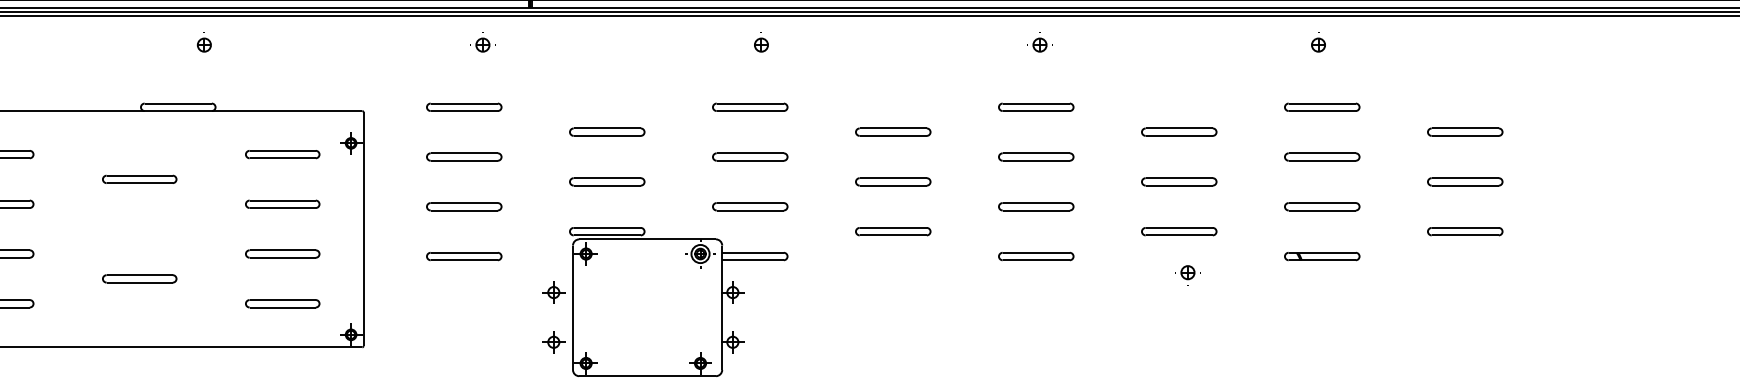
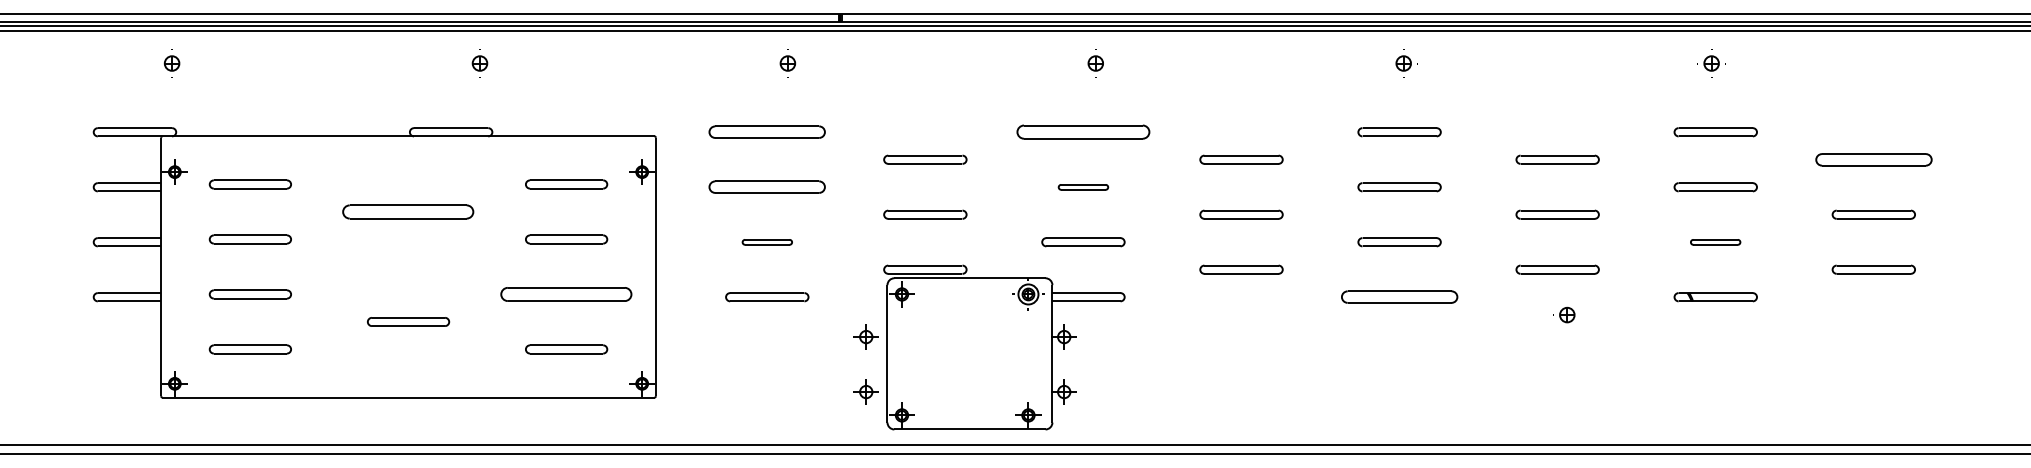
part: (464, 107) -> (767, 132), size x1.4
part: (750, 107) -> (1083, 132), size x1.6
part: (1464, 131) -> (1873, 159), size x1.4
part: (464, 157) -> (767, 187), size x1.4
part: (750, 157) -> (1083, 187), size x0.6
part: (139, 178) -> (408, 211), size x1.6
part: (464, 207) -> (767, 242), size x0.6
part: (1322, 207) -> (1715, 242), size x0.6
part: (282, 254) -> (566, 294), size x1.6
part: (1036, 256) -> (1399, 297), size x1.4

